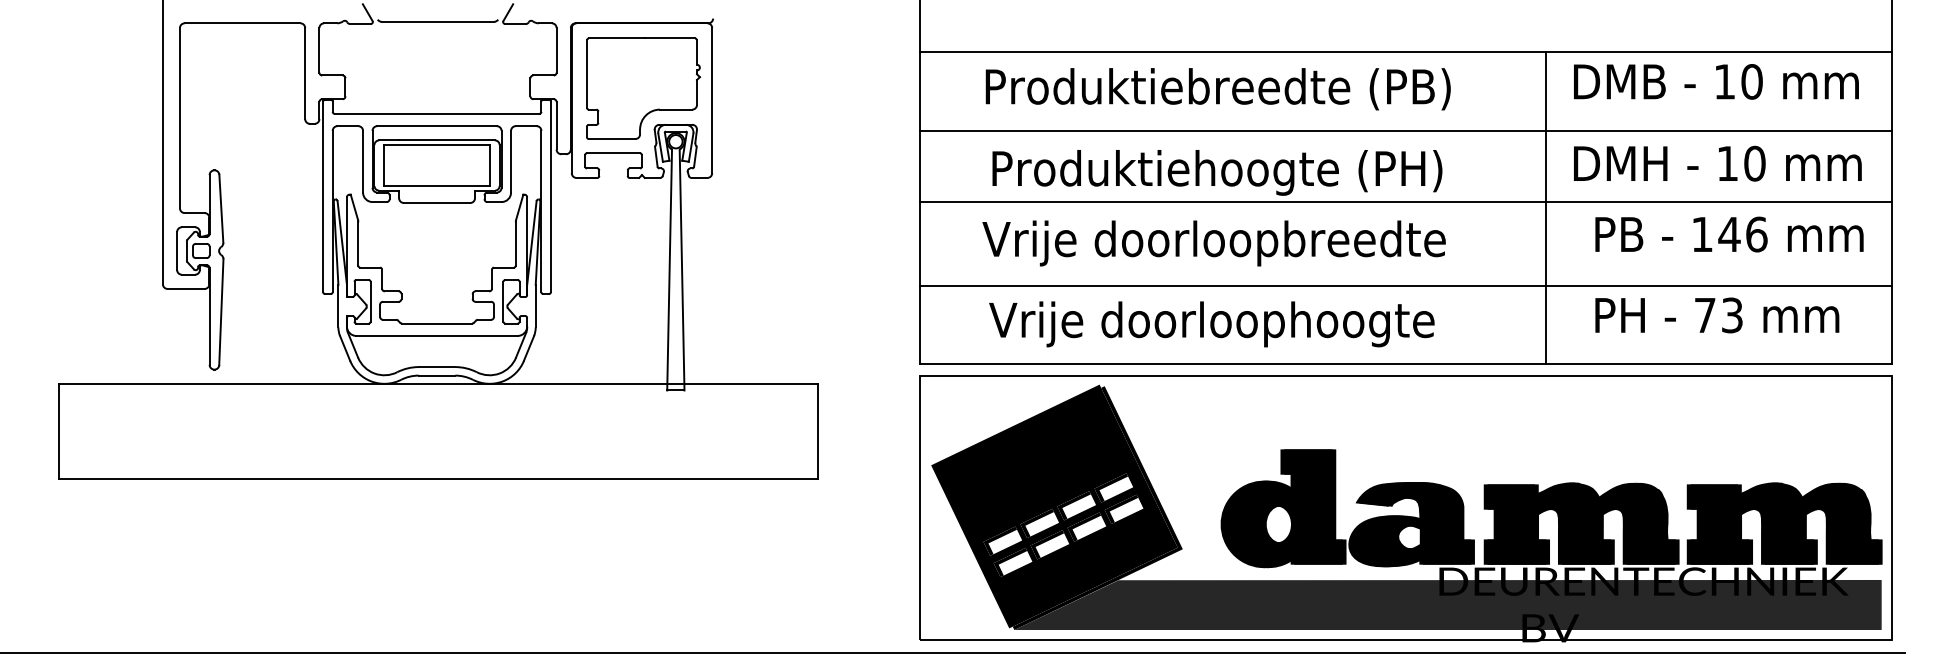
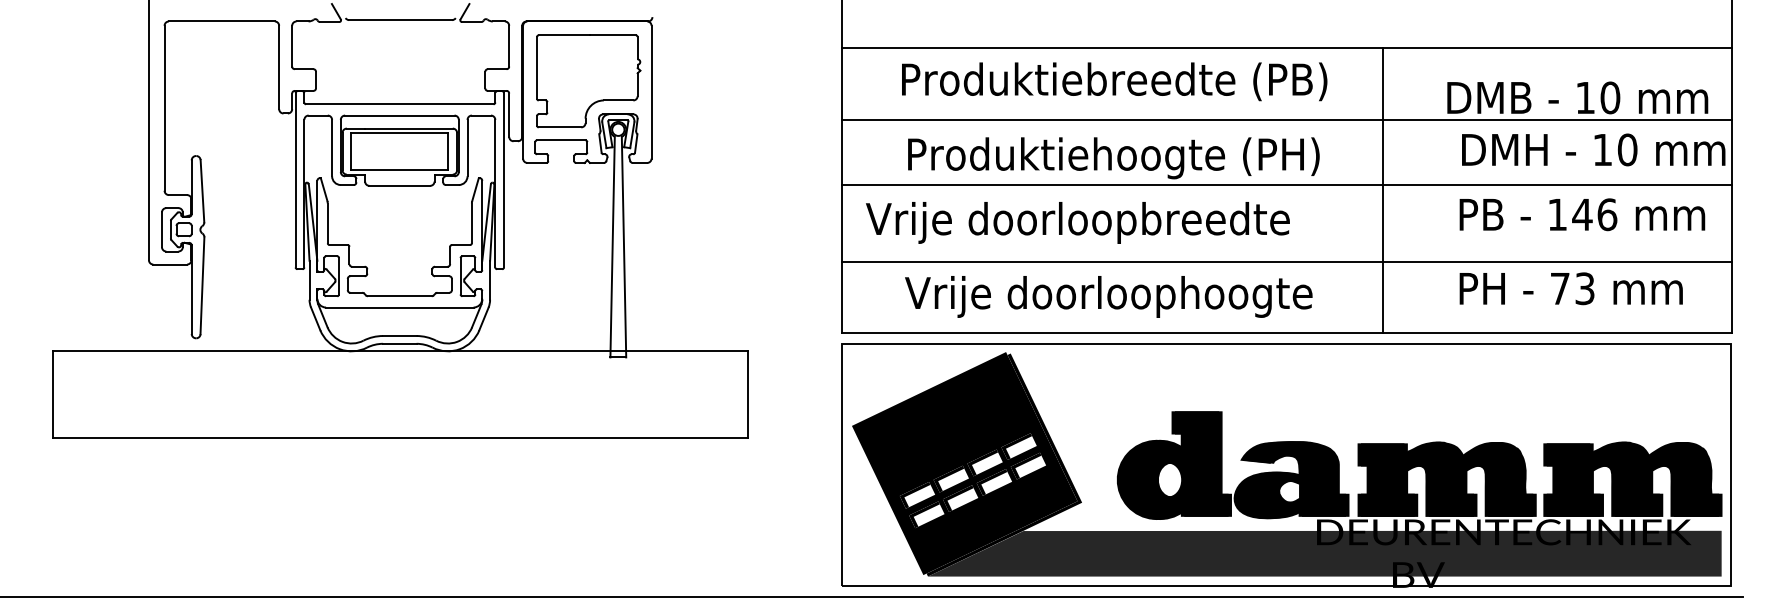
text: (1716, 81) -> (1577, 97), moved
text: (1717, 163) -> (1593, 149), moved
line: (1546, 207) -> (1382, 189), moved
text: (1213, 243) -> (1077, 222), moved

